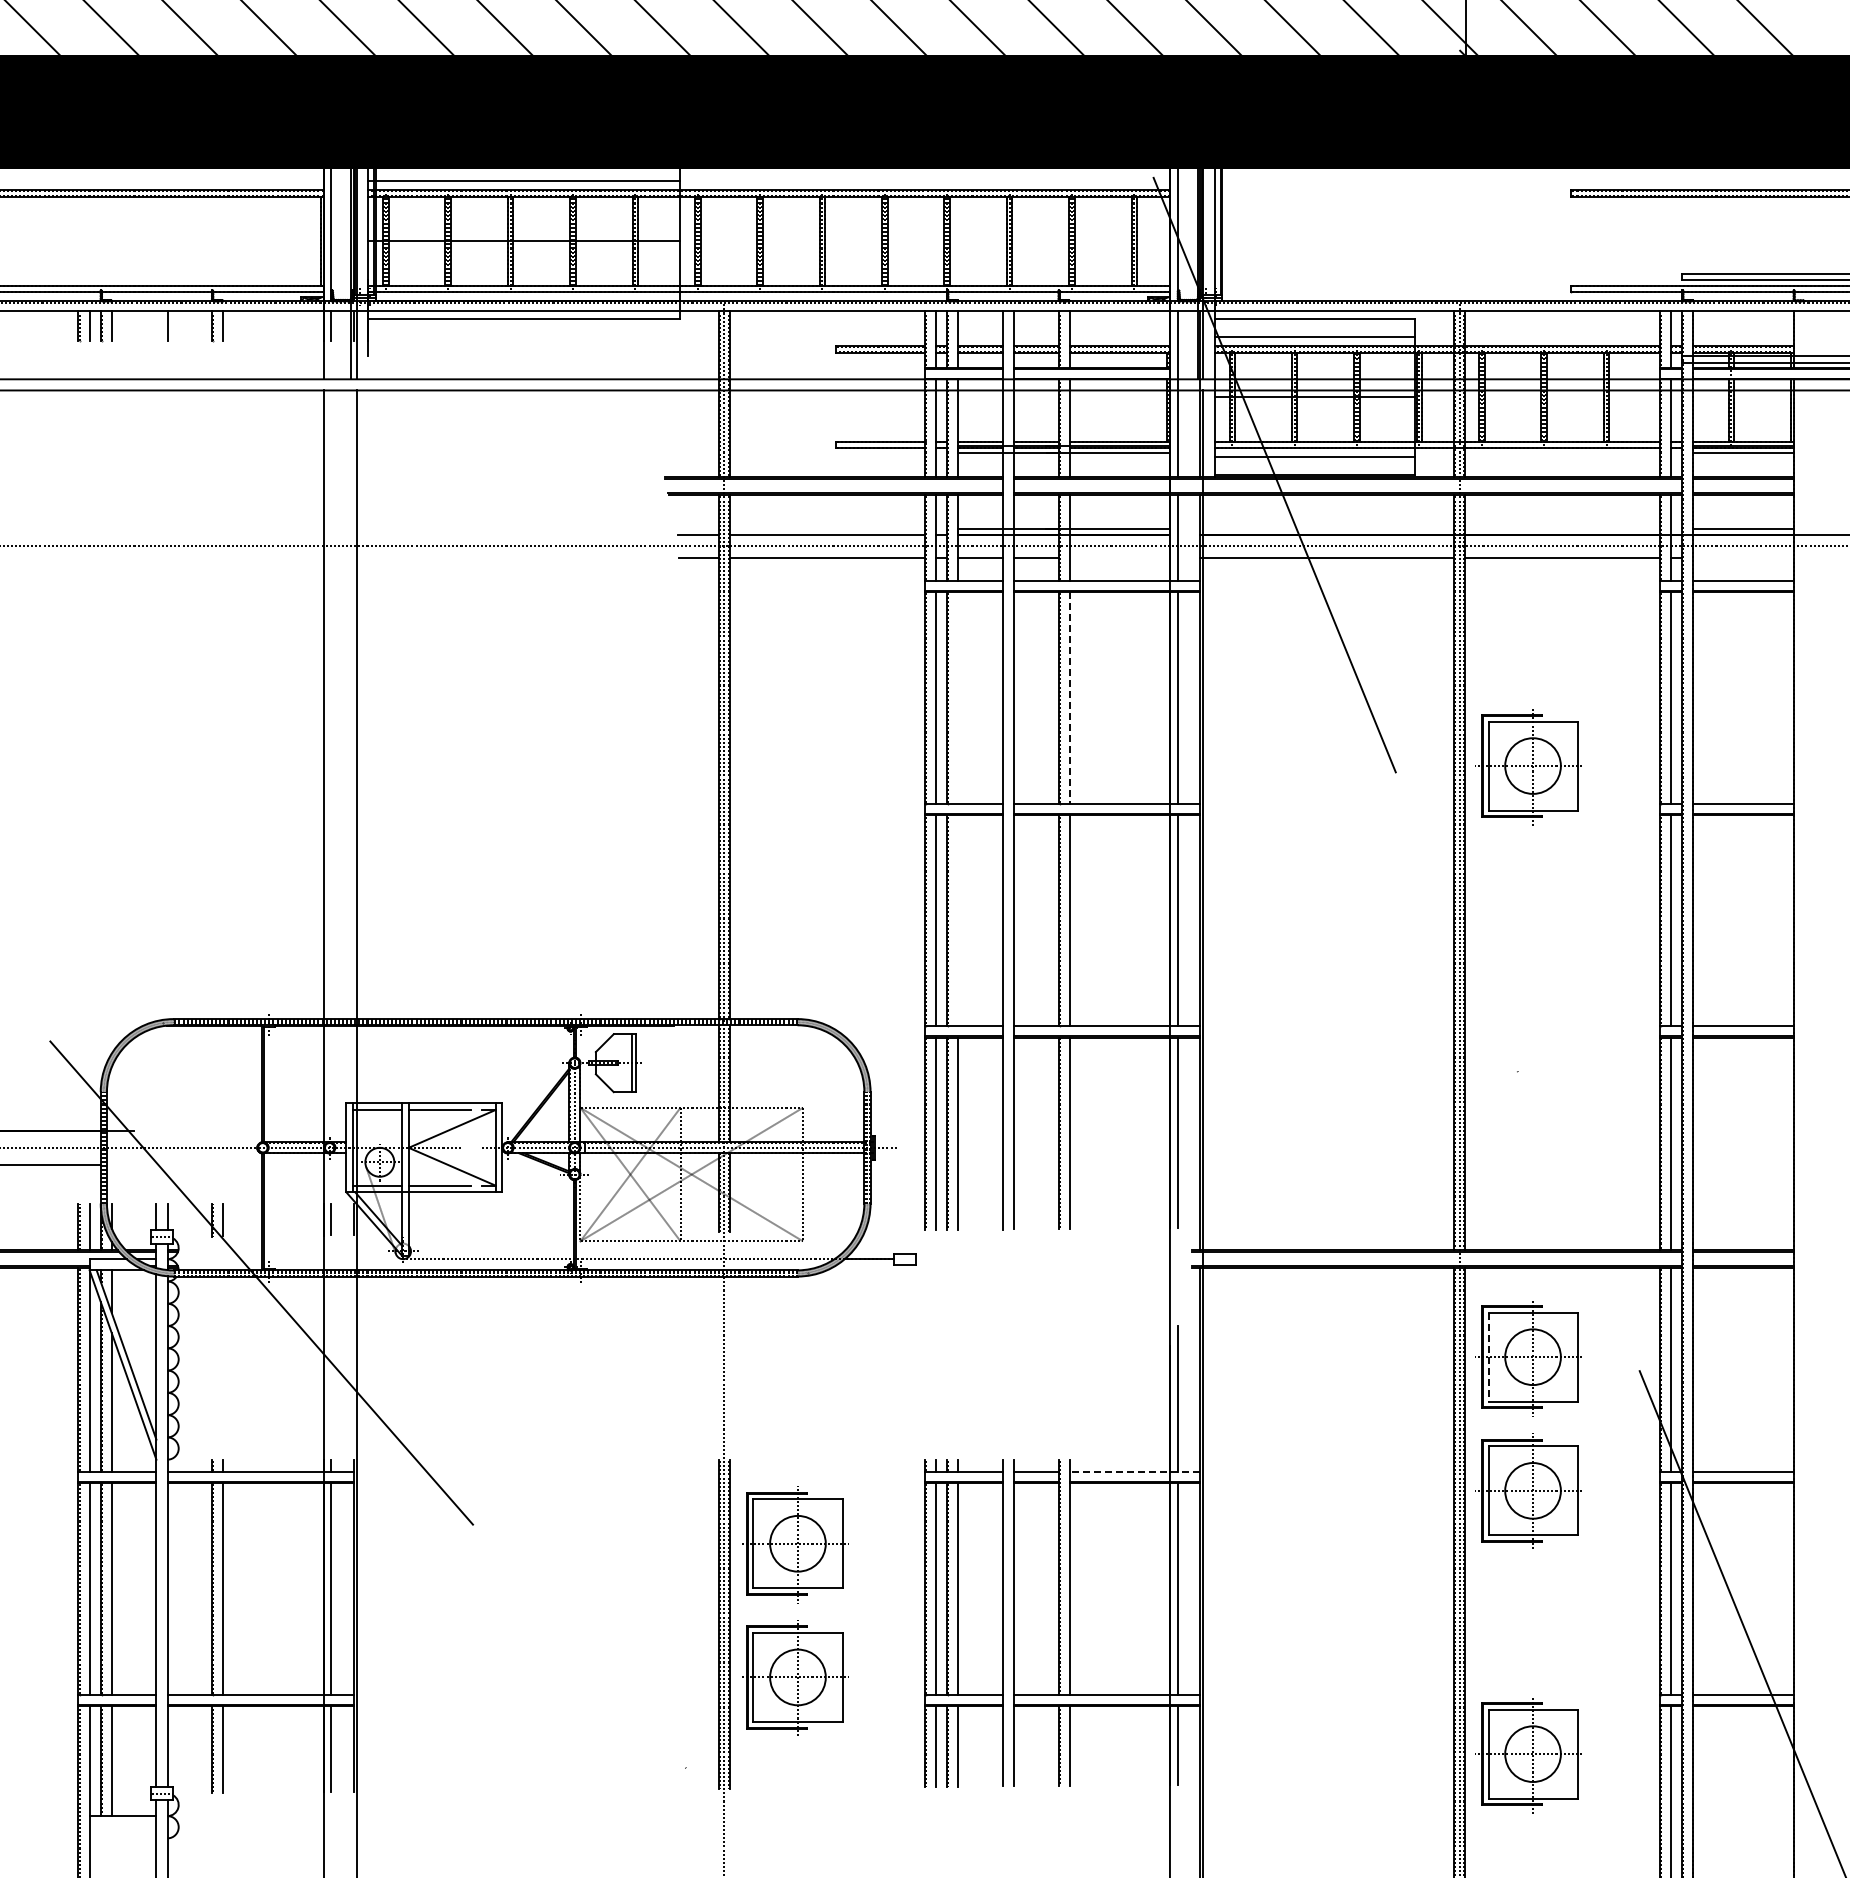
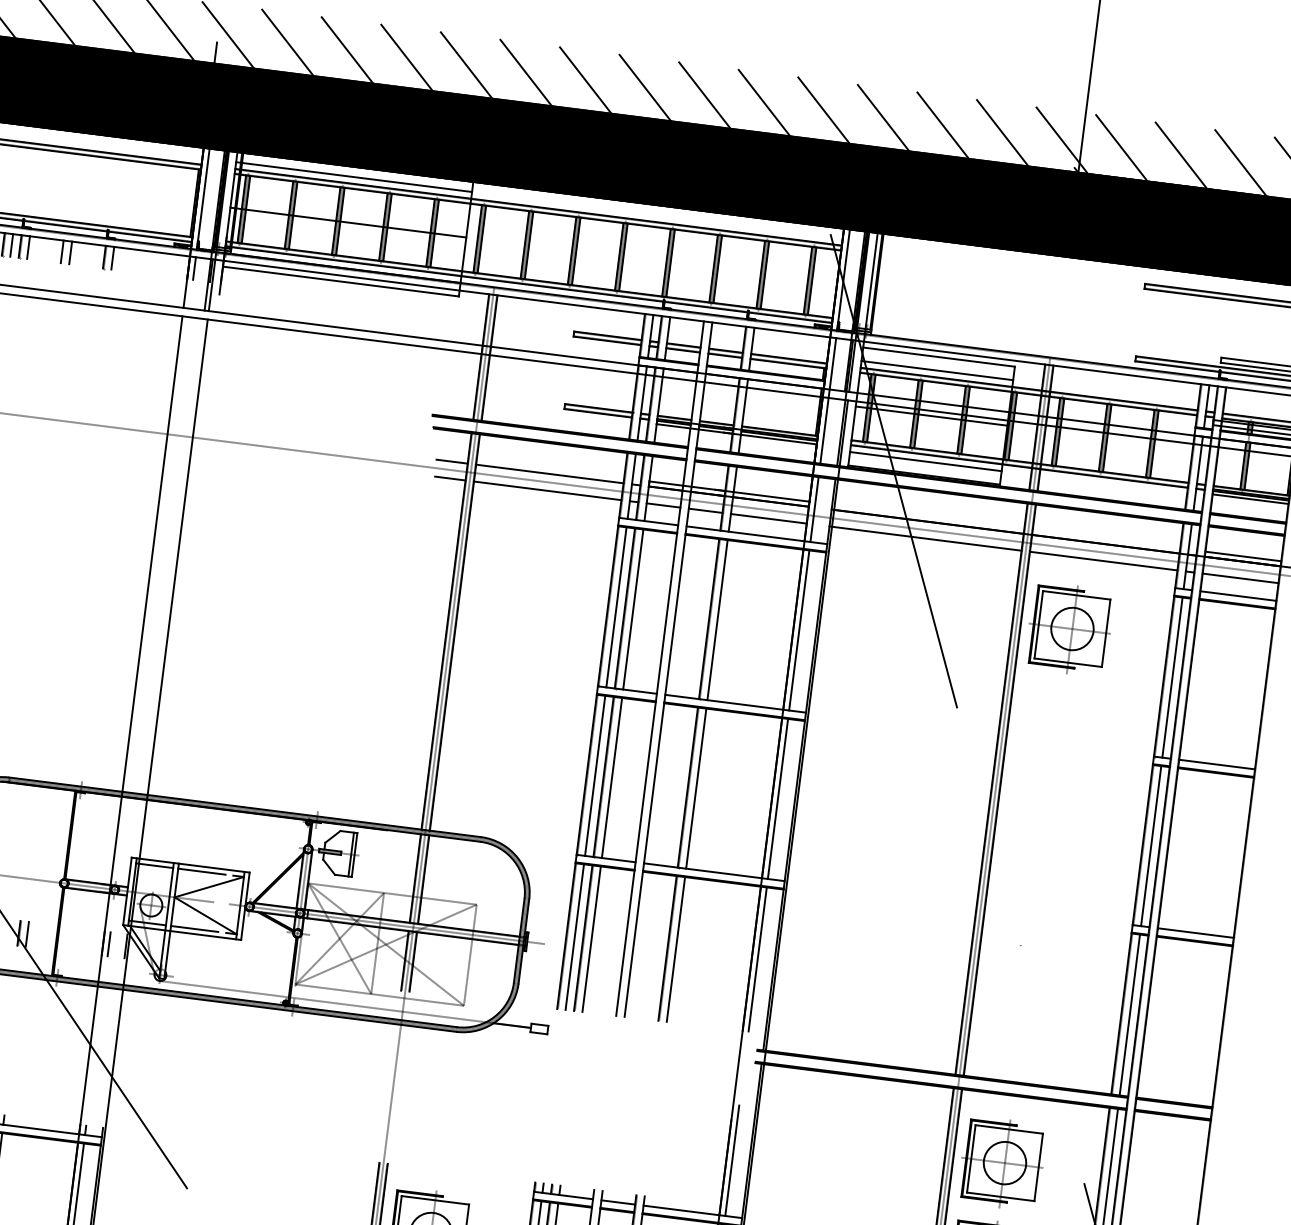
line: (323, 42) -> (215, 53), added
line: (156, 326) -> (62, 251), added
line: (1119, 557) -> (768, 518), added
line: (1743, 557) -> (1240, 578), added
line: (958, 697) -> (633, 609), added
line: (1069, 697) -> (717, 619), dashed -> solid
part: (1528, 767) -> (1068, 629), moved
line: (958, 920) -> (612, 777), added
line: (1488, 1357) -> (971, 1159), dashed -> solid
line: (1134, 1471) -> (692, 1211), dashed -> solid

